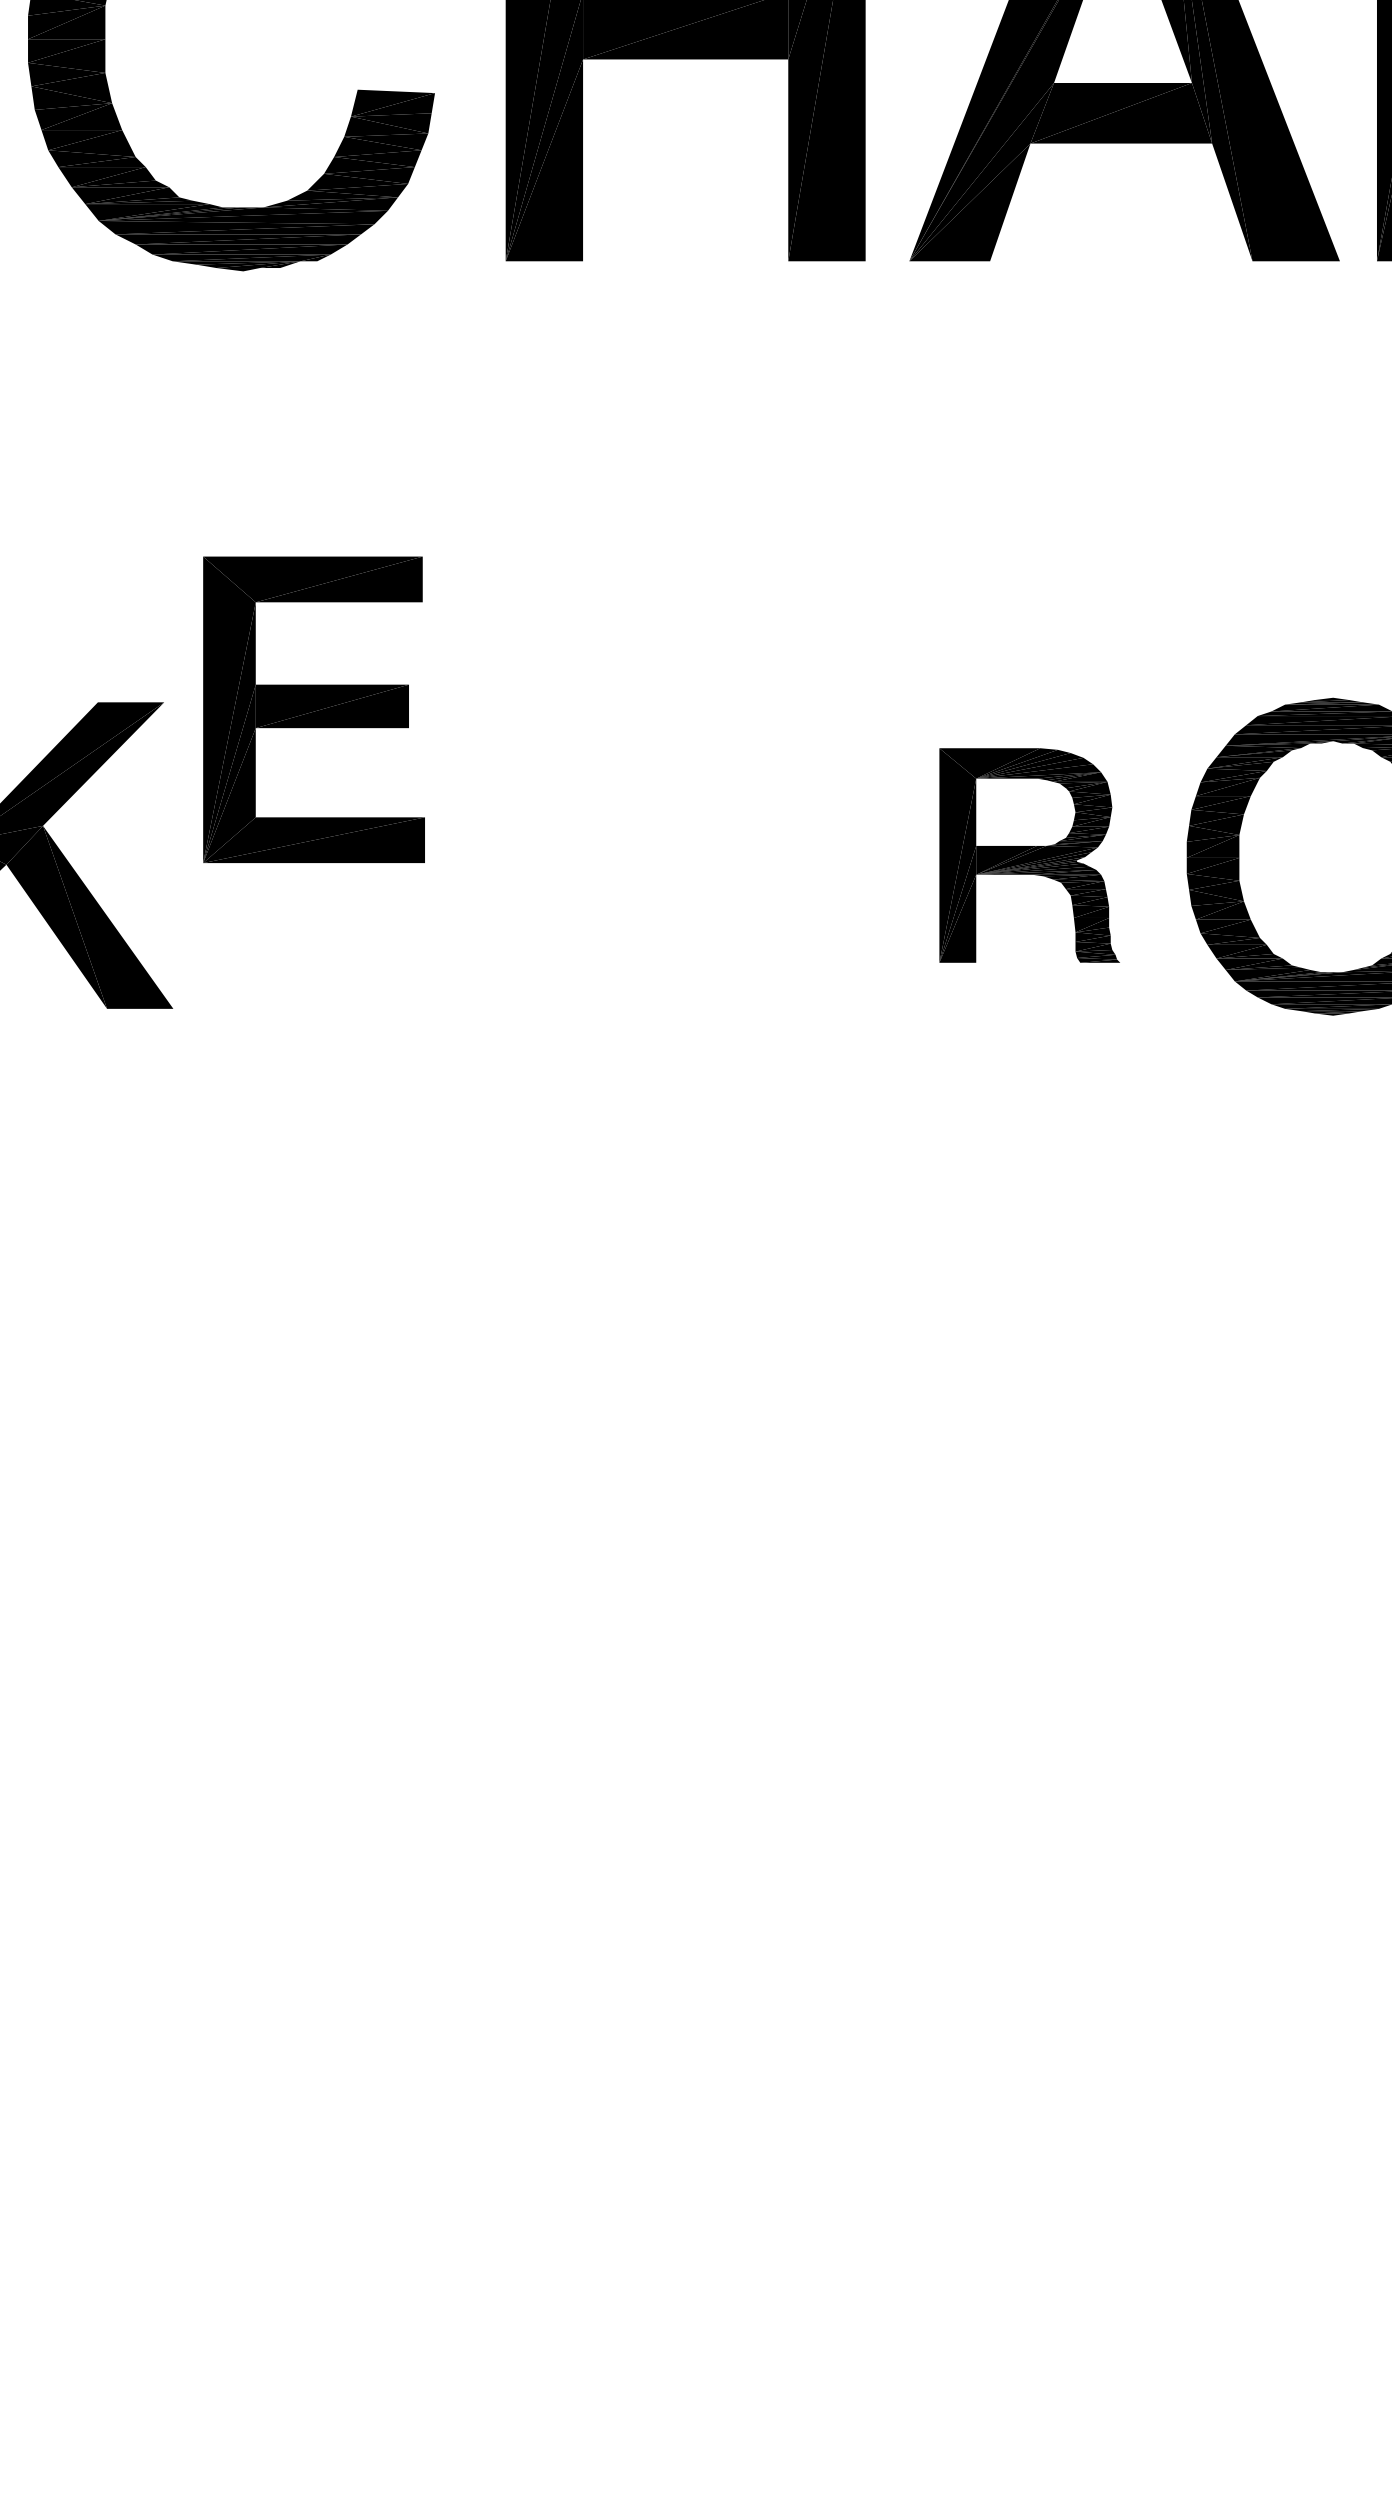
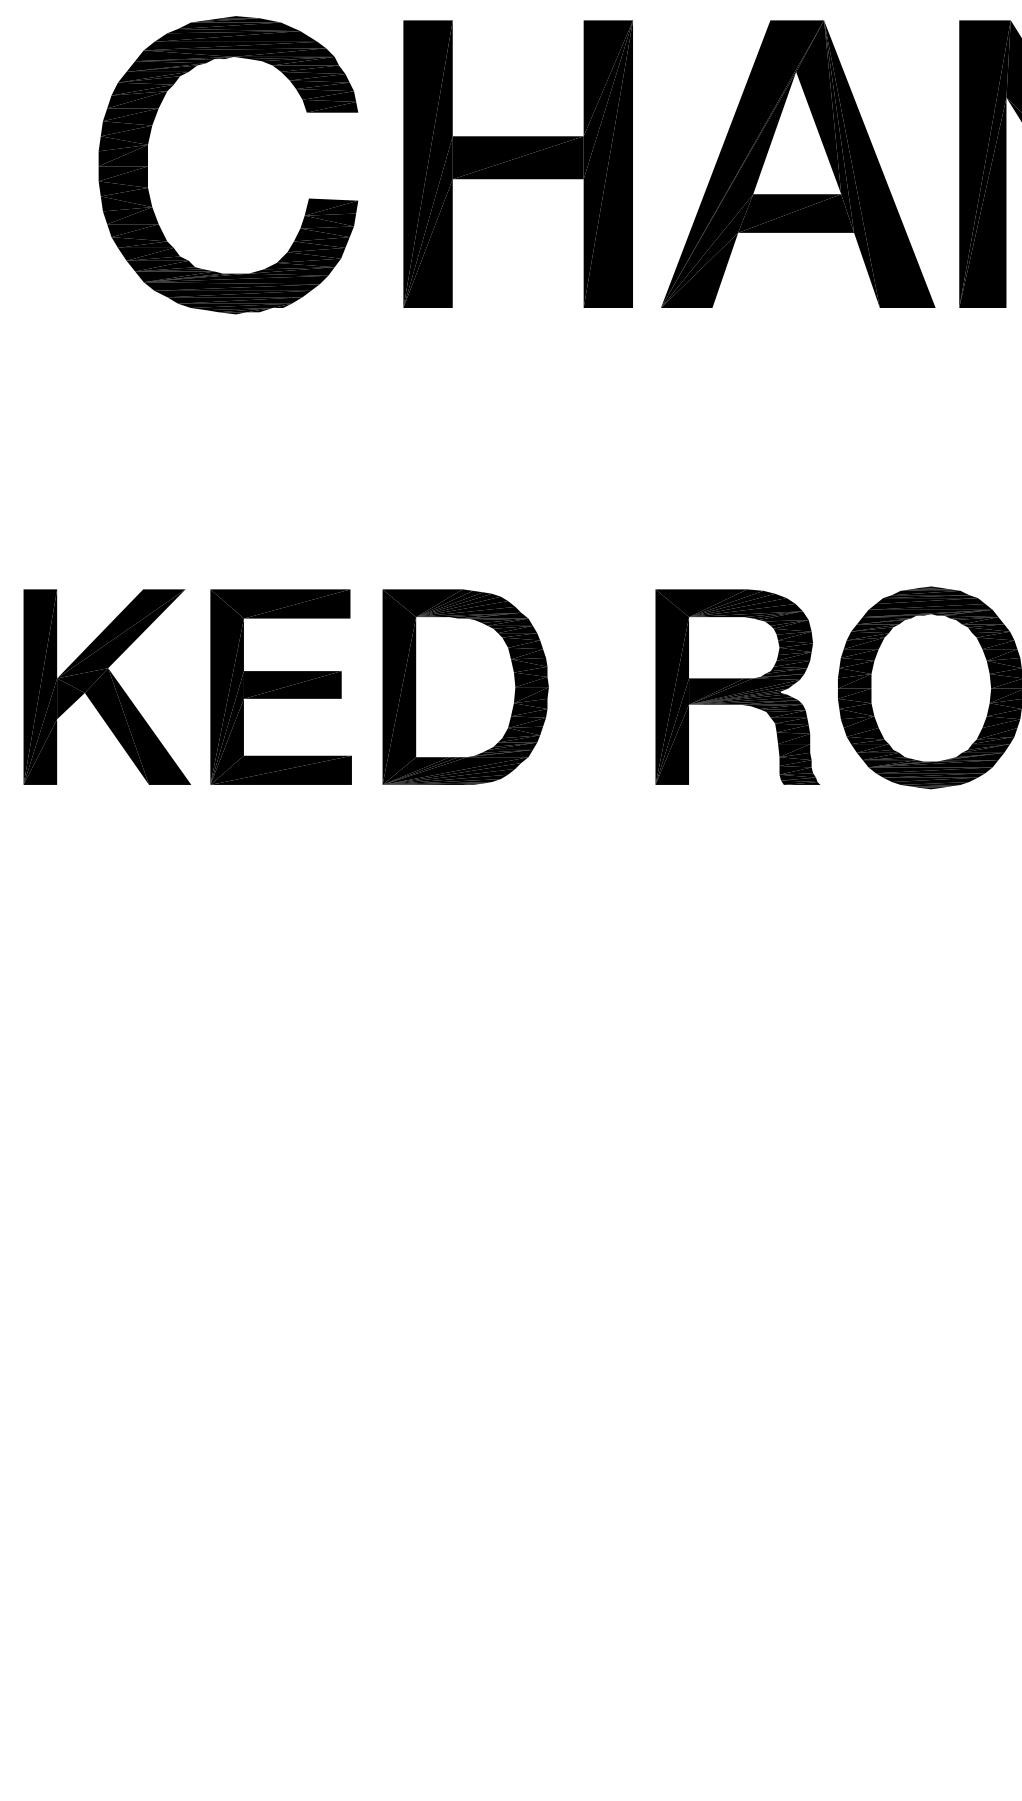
part: (313, 708) -> (280, 686), moved
part: (603, 854) -> (465, 686), added
part: (1029, 854) -> (737, 686), size x1.43

